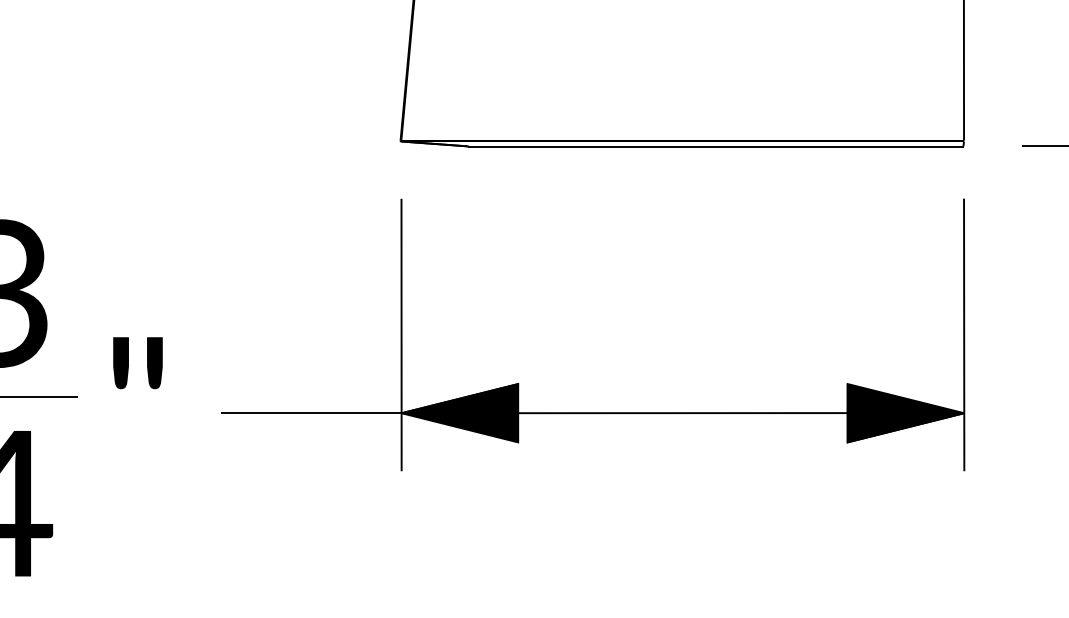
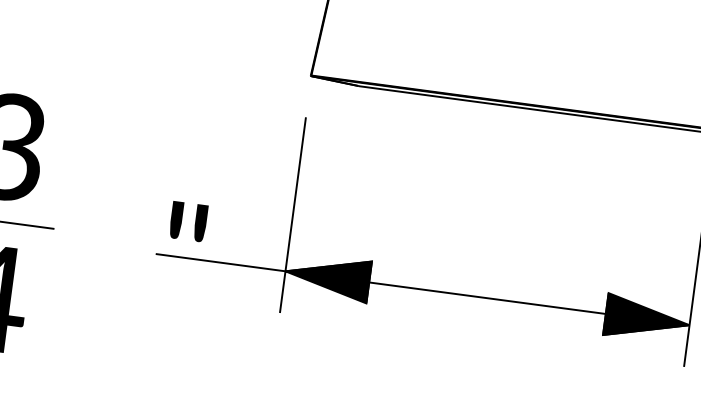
text: (137, 363) -> (188, 222), moved

